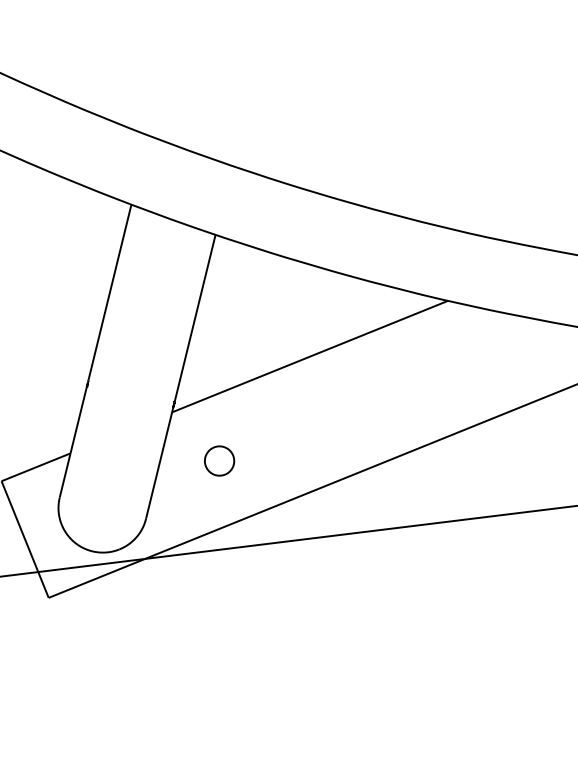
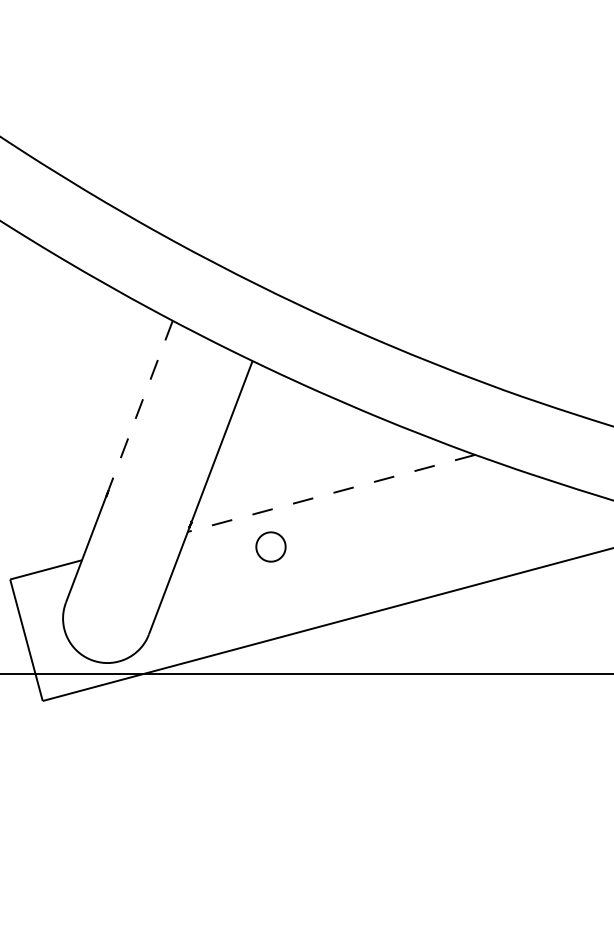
line: (109, 292) -> (140, 405), solid -> dashed
line: (310, 356) -> (331, 493), solid -> dashed
part: (219, 460) -> (270, 546), moved

